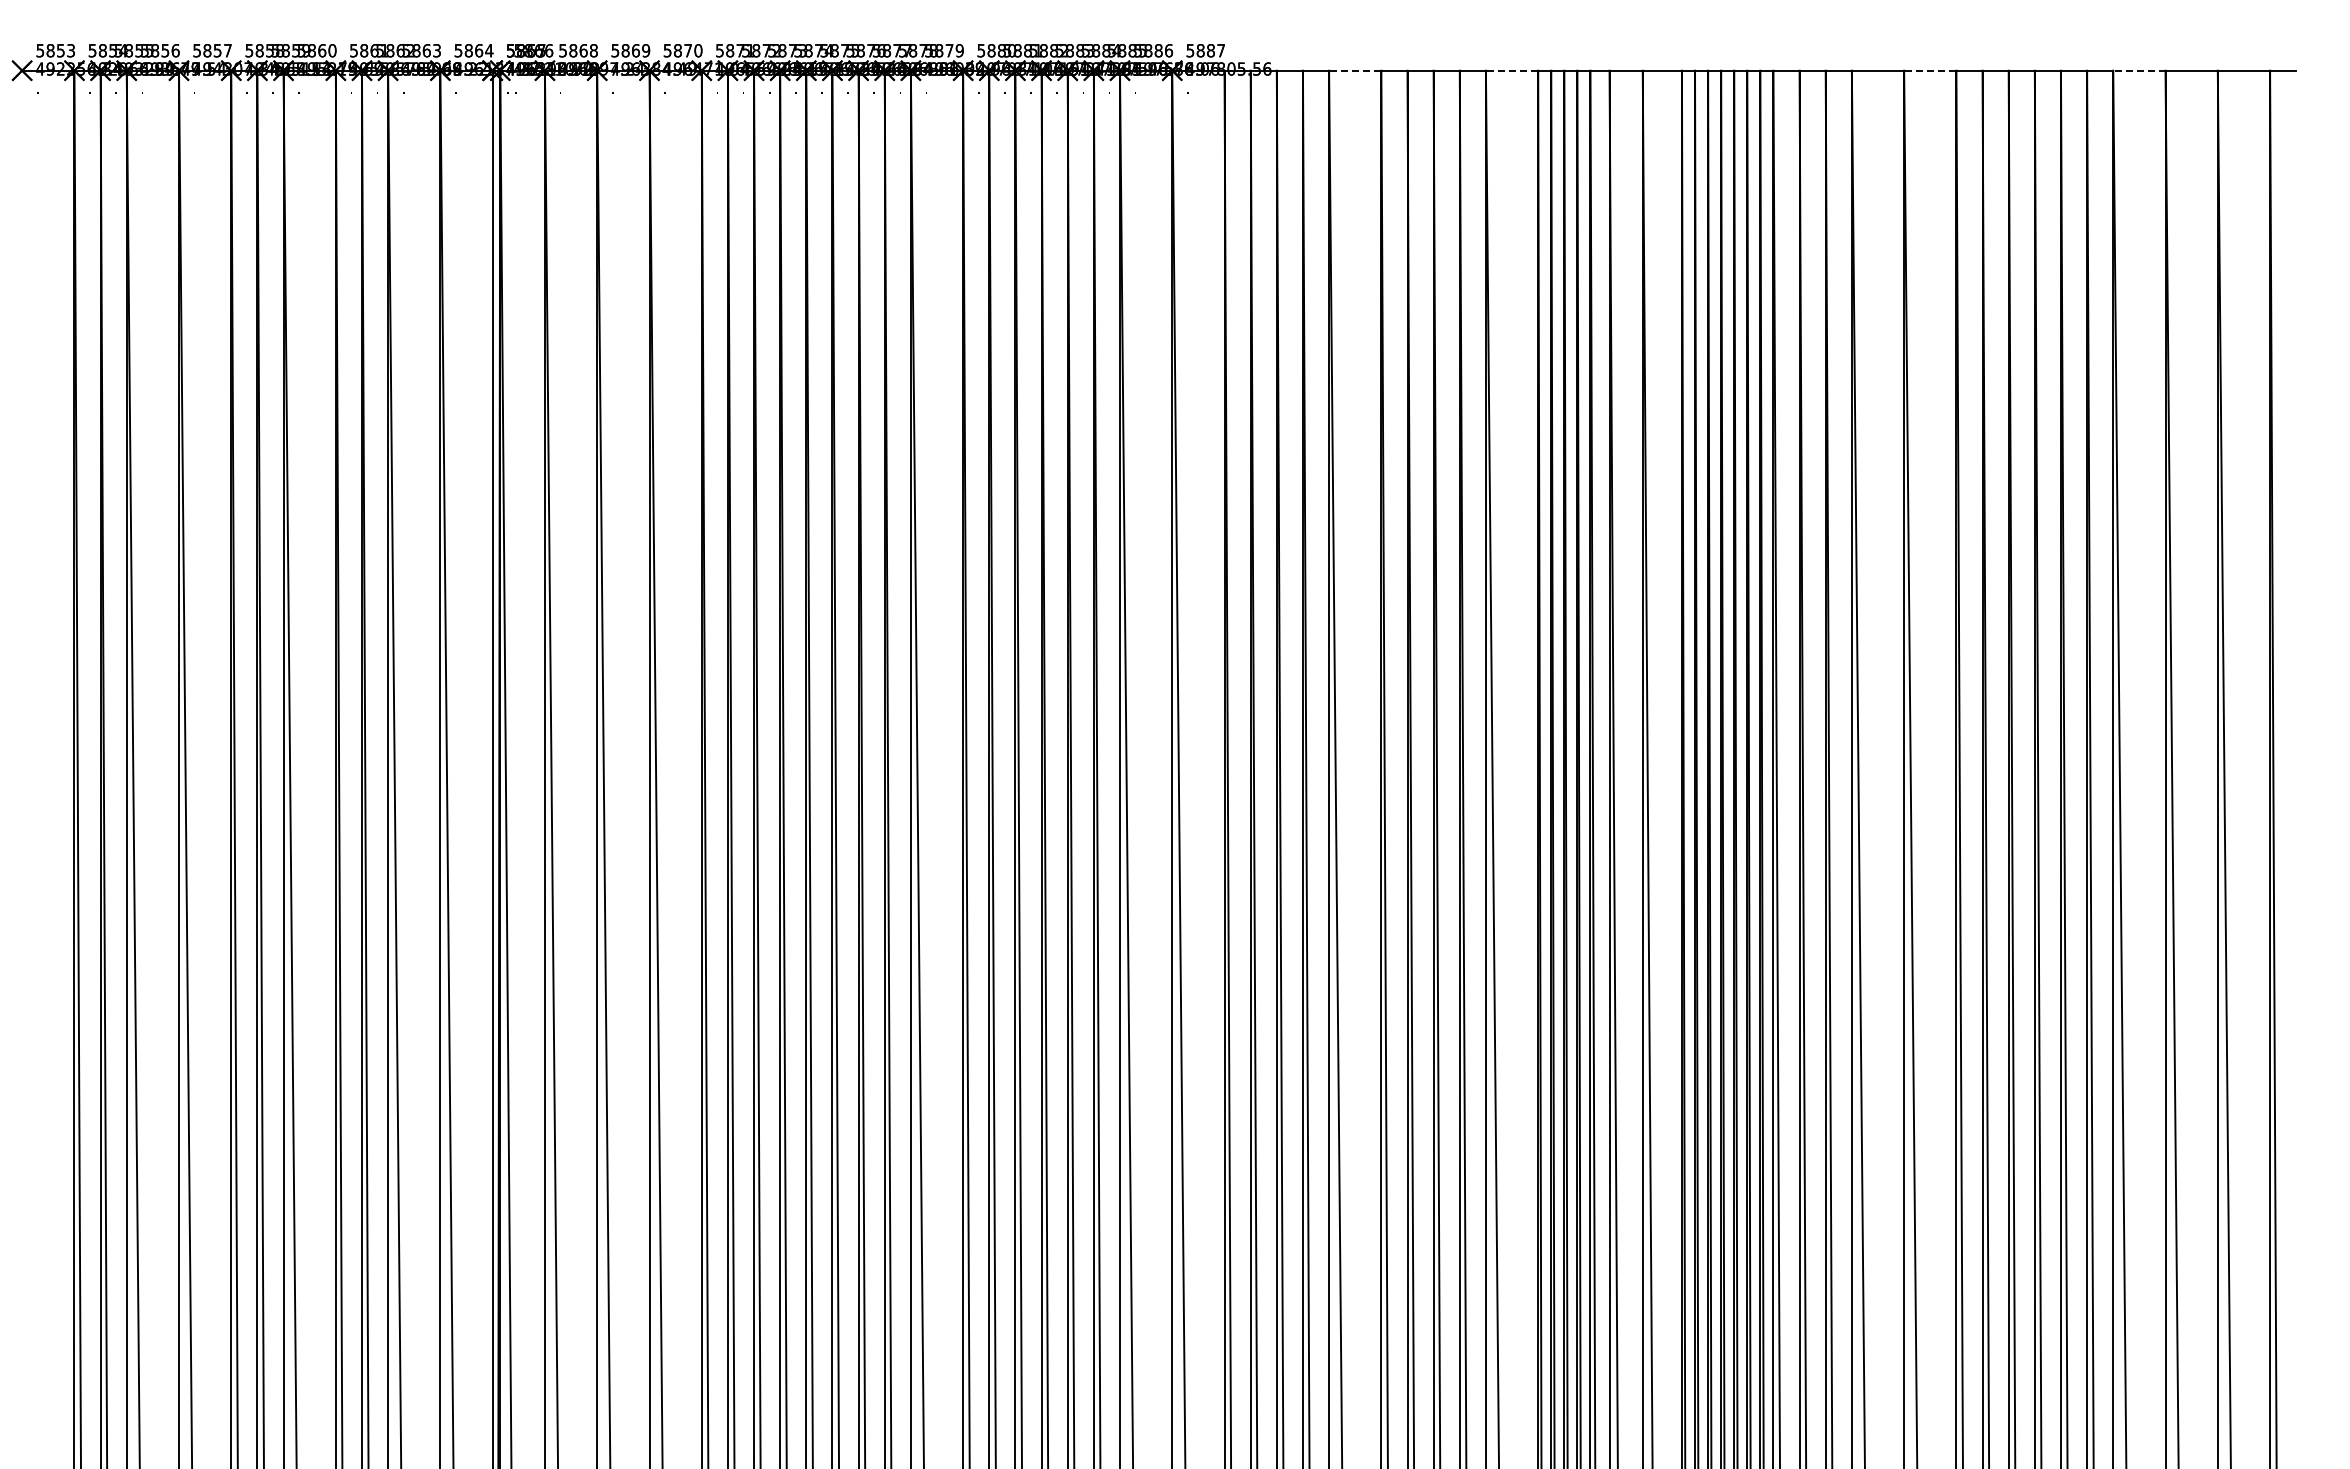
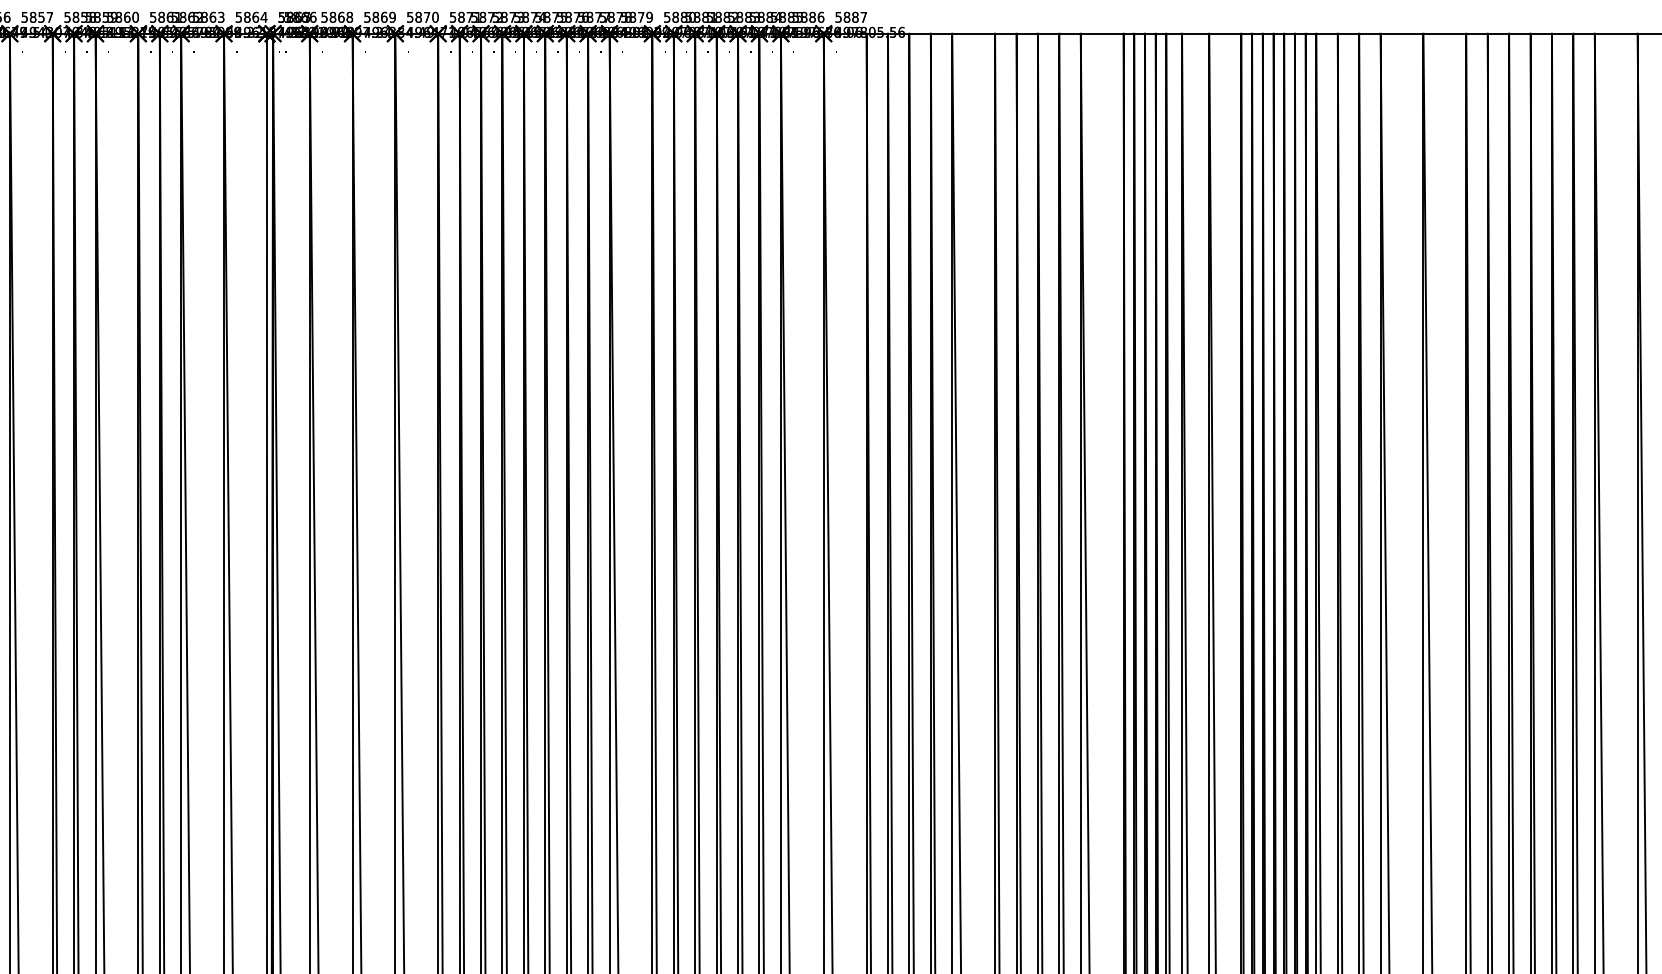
line: (1354, 70) -> (973, 33), dashed -> solid
line: (1511, 70) -> (1101, 33), dashed -> solid
line: (1929, 70) -> (1444, 33), dashed -> solid
line: (2138, 70) -> (1615, 33), dashed -> solid

